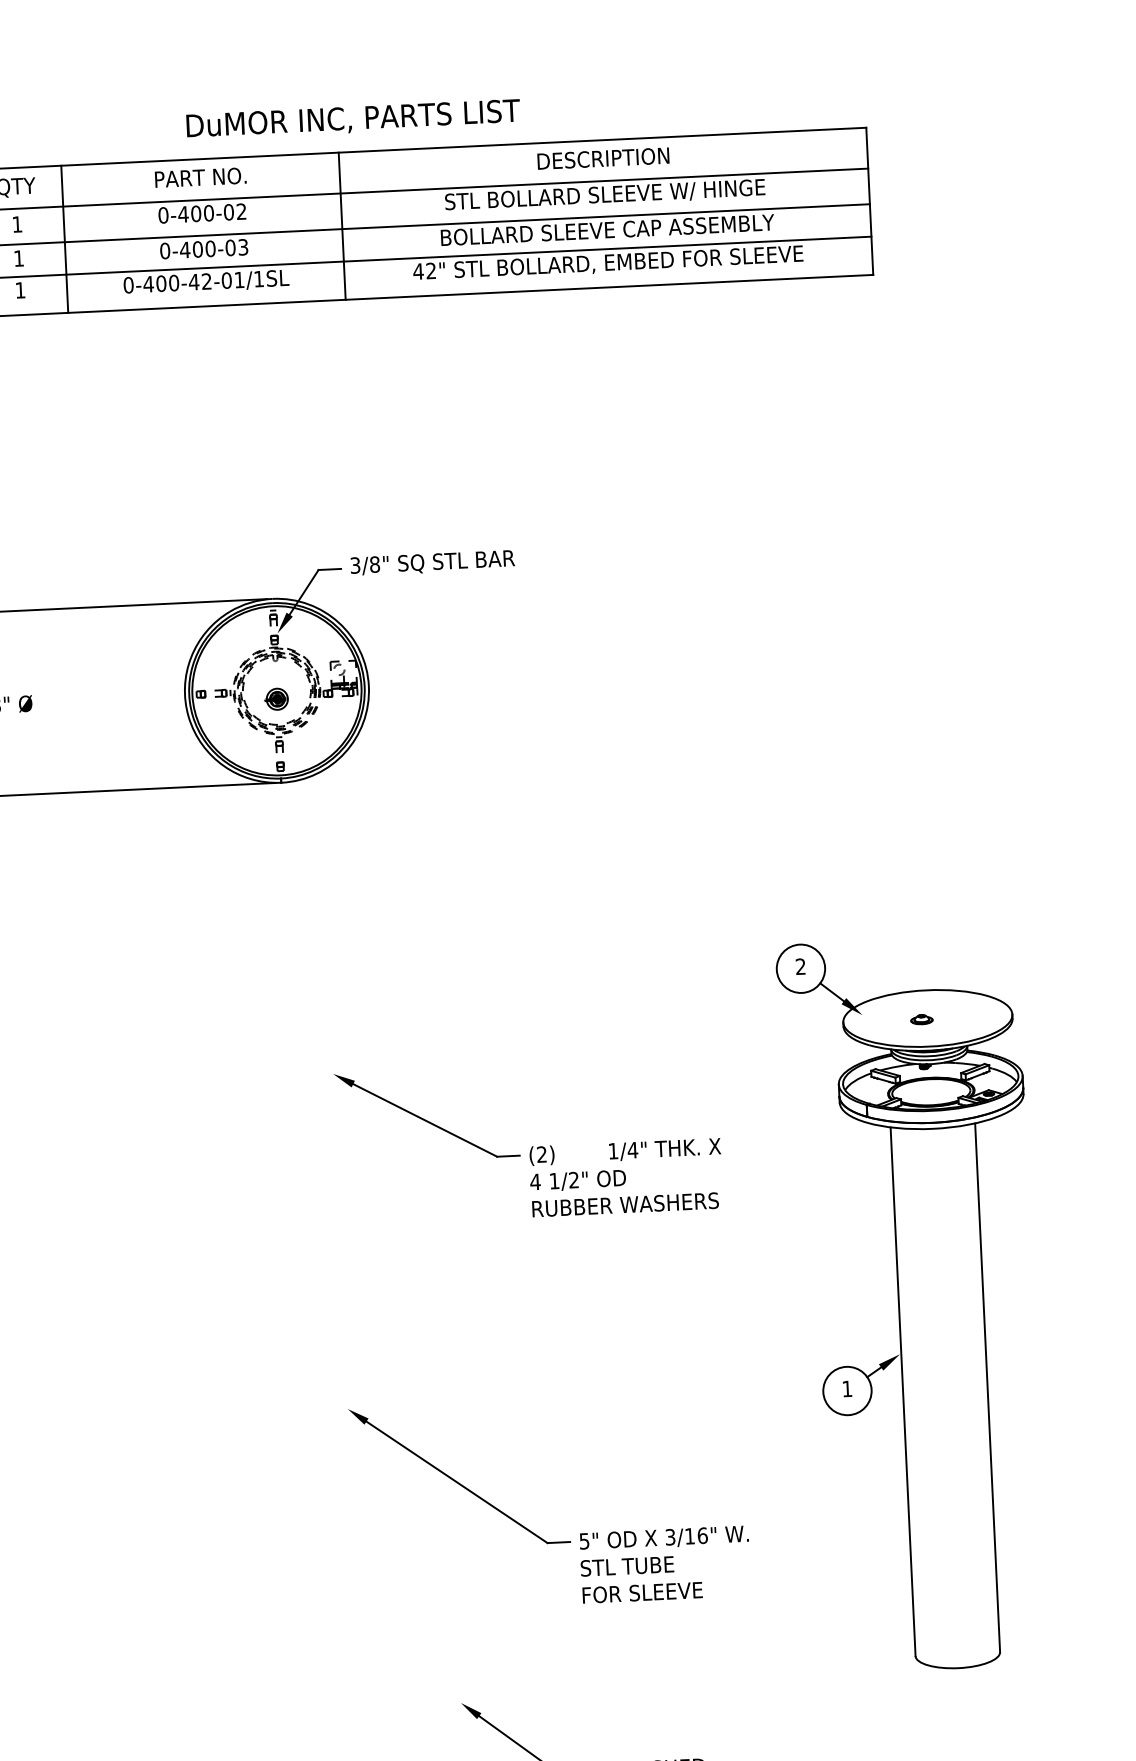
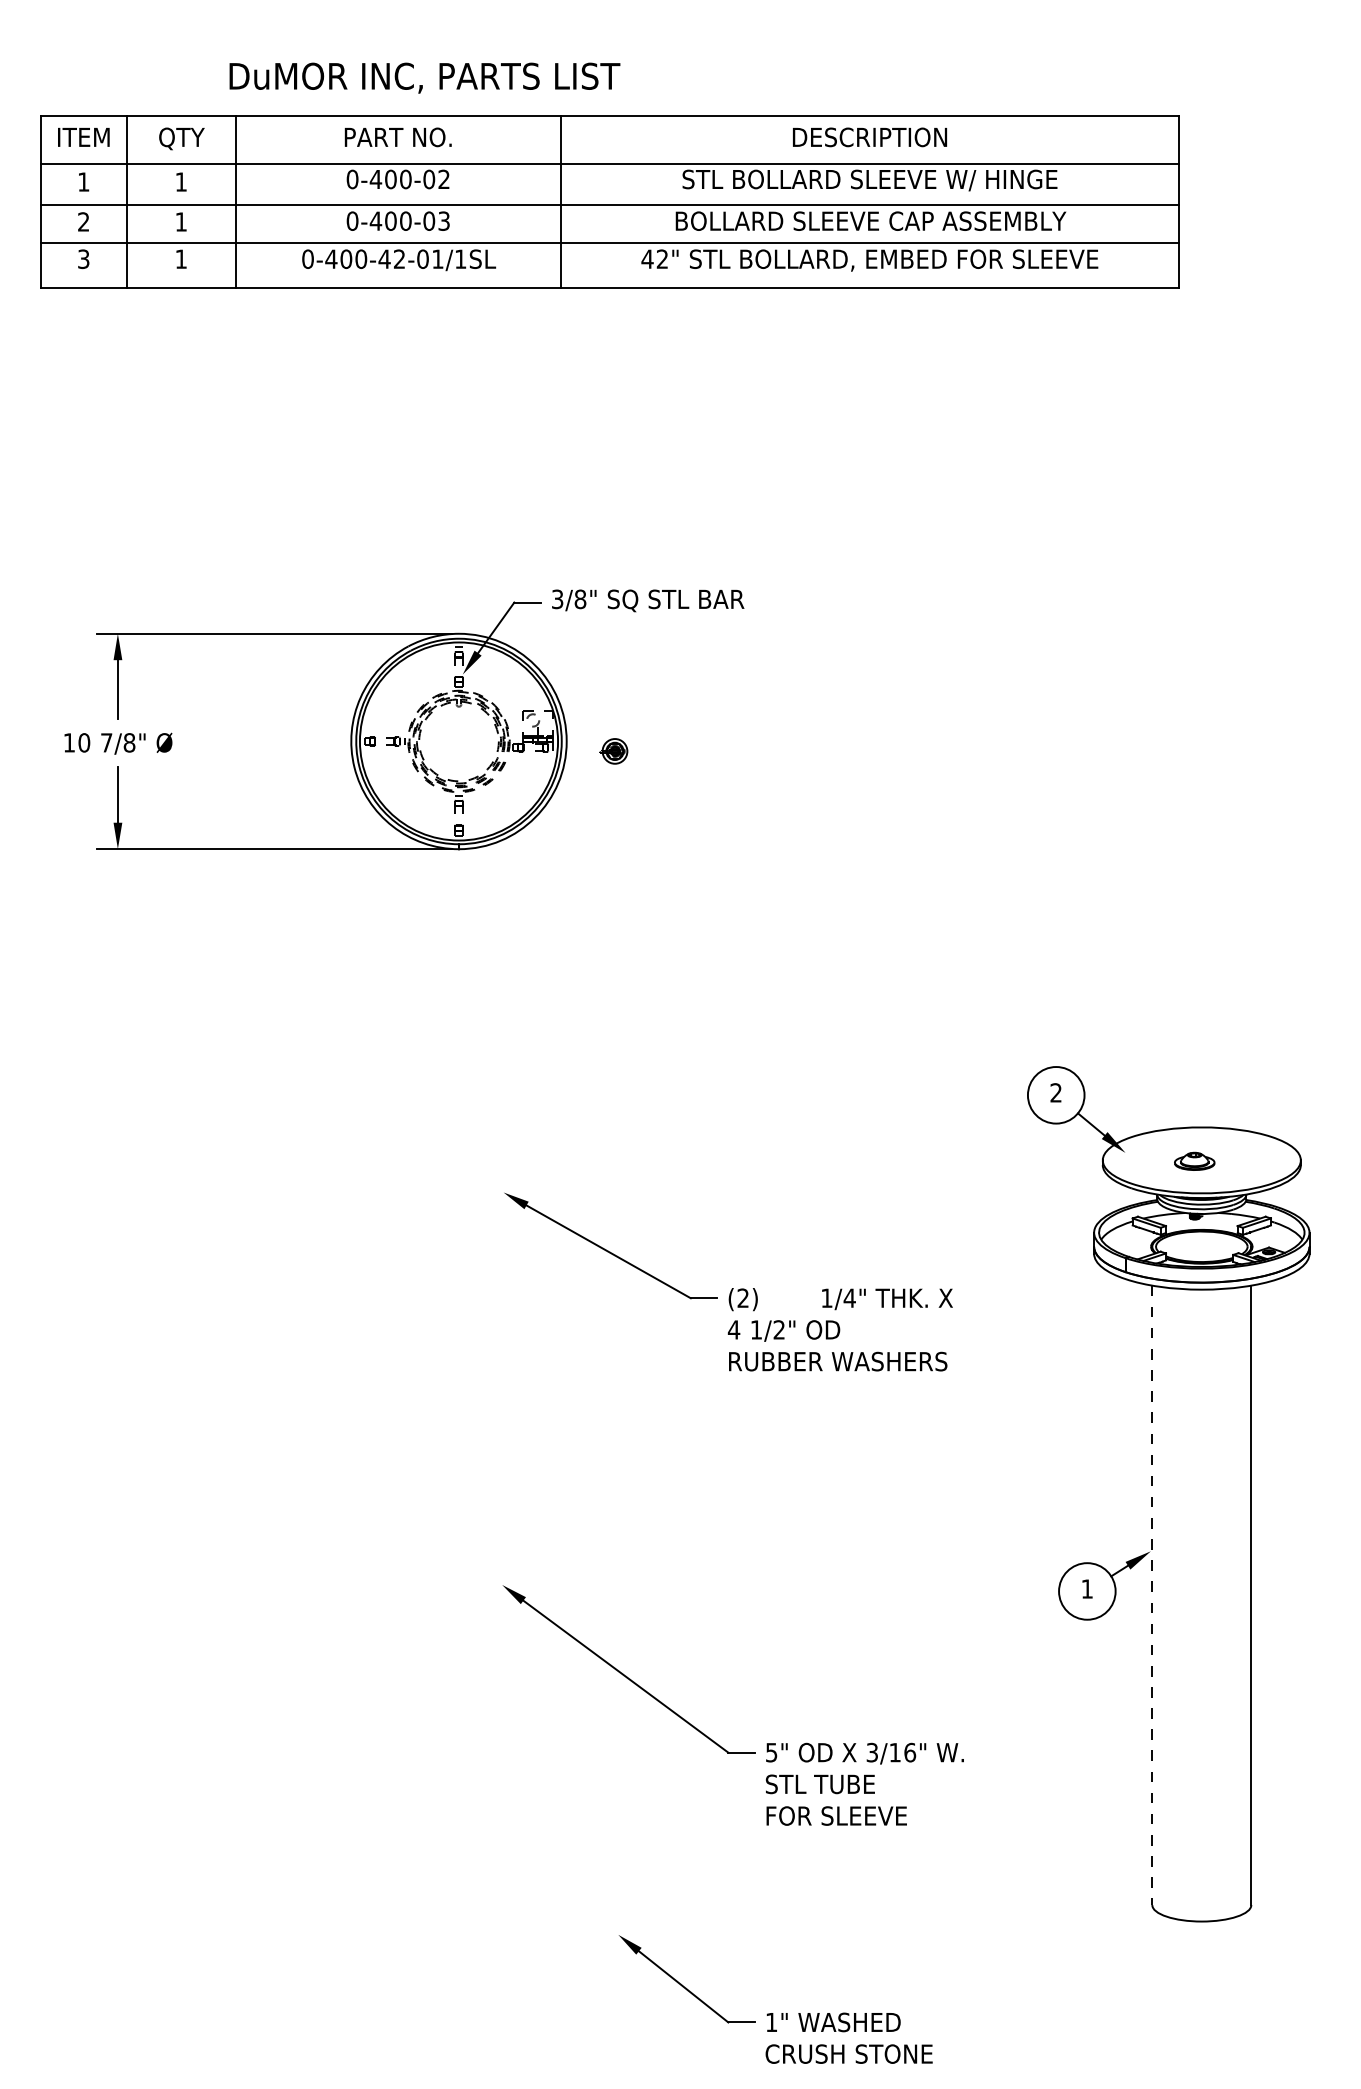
text: (353, 119) -> (424, 77), moved
part: (276, 699) -> (613, 751), moved
part: (921, 1019) -> (1194, 1161), size x1.6
line: (903, 1391) -> (1152, 1595), solid -> dashed

